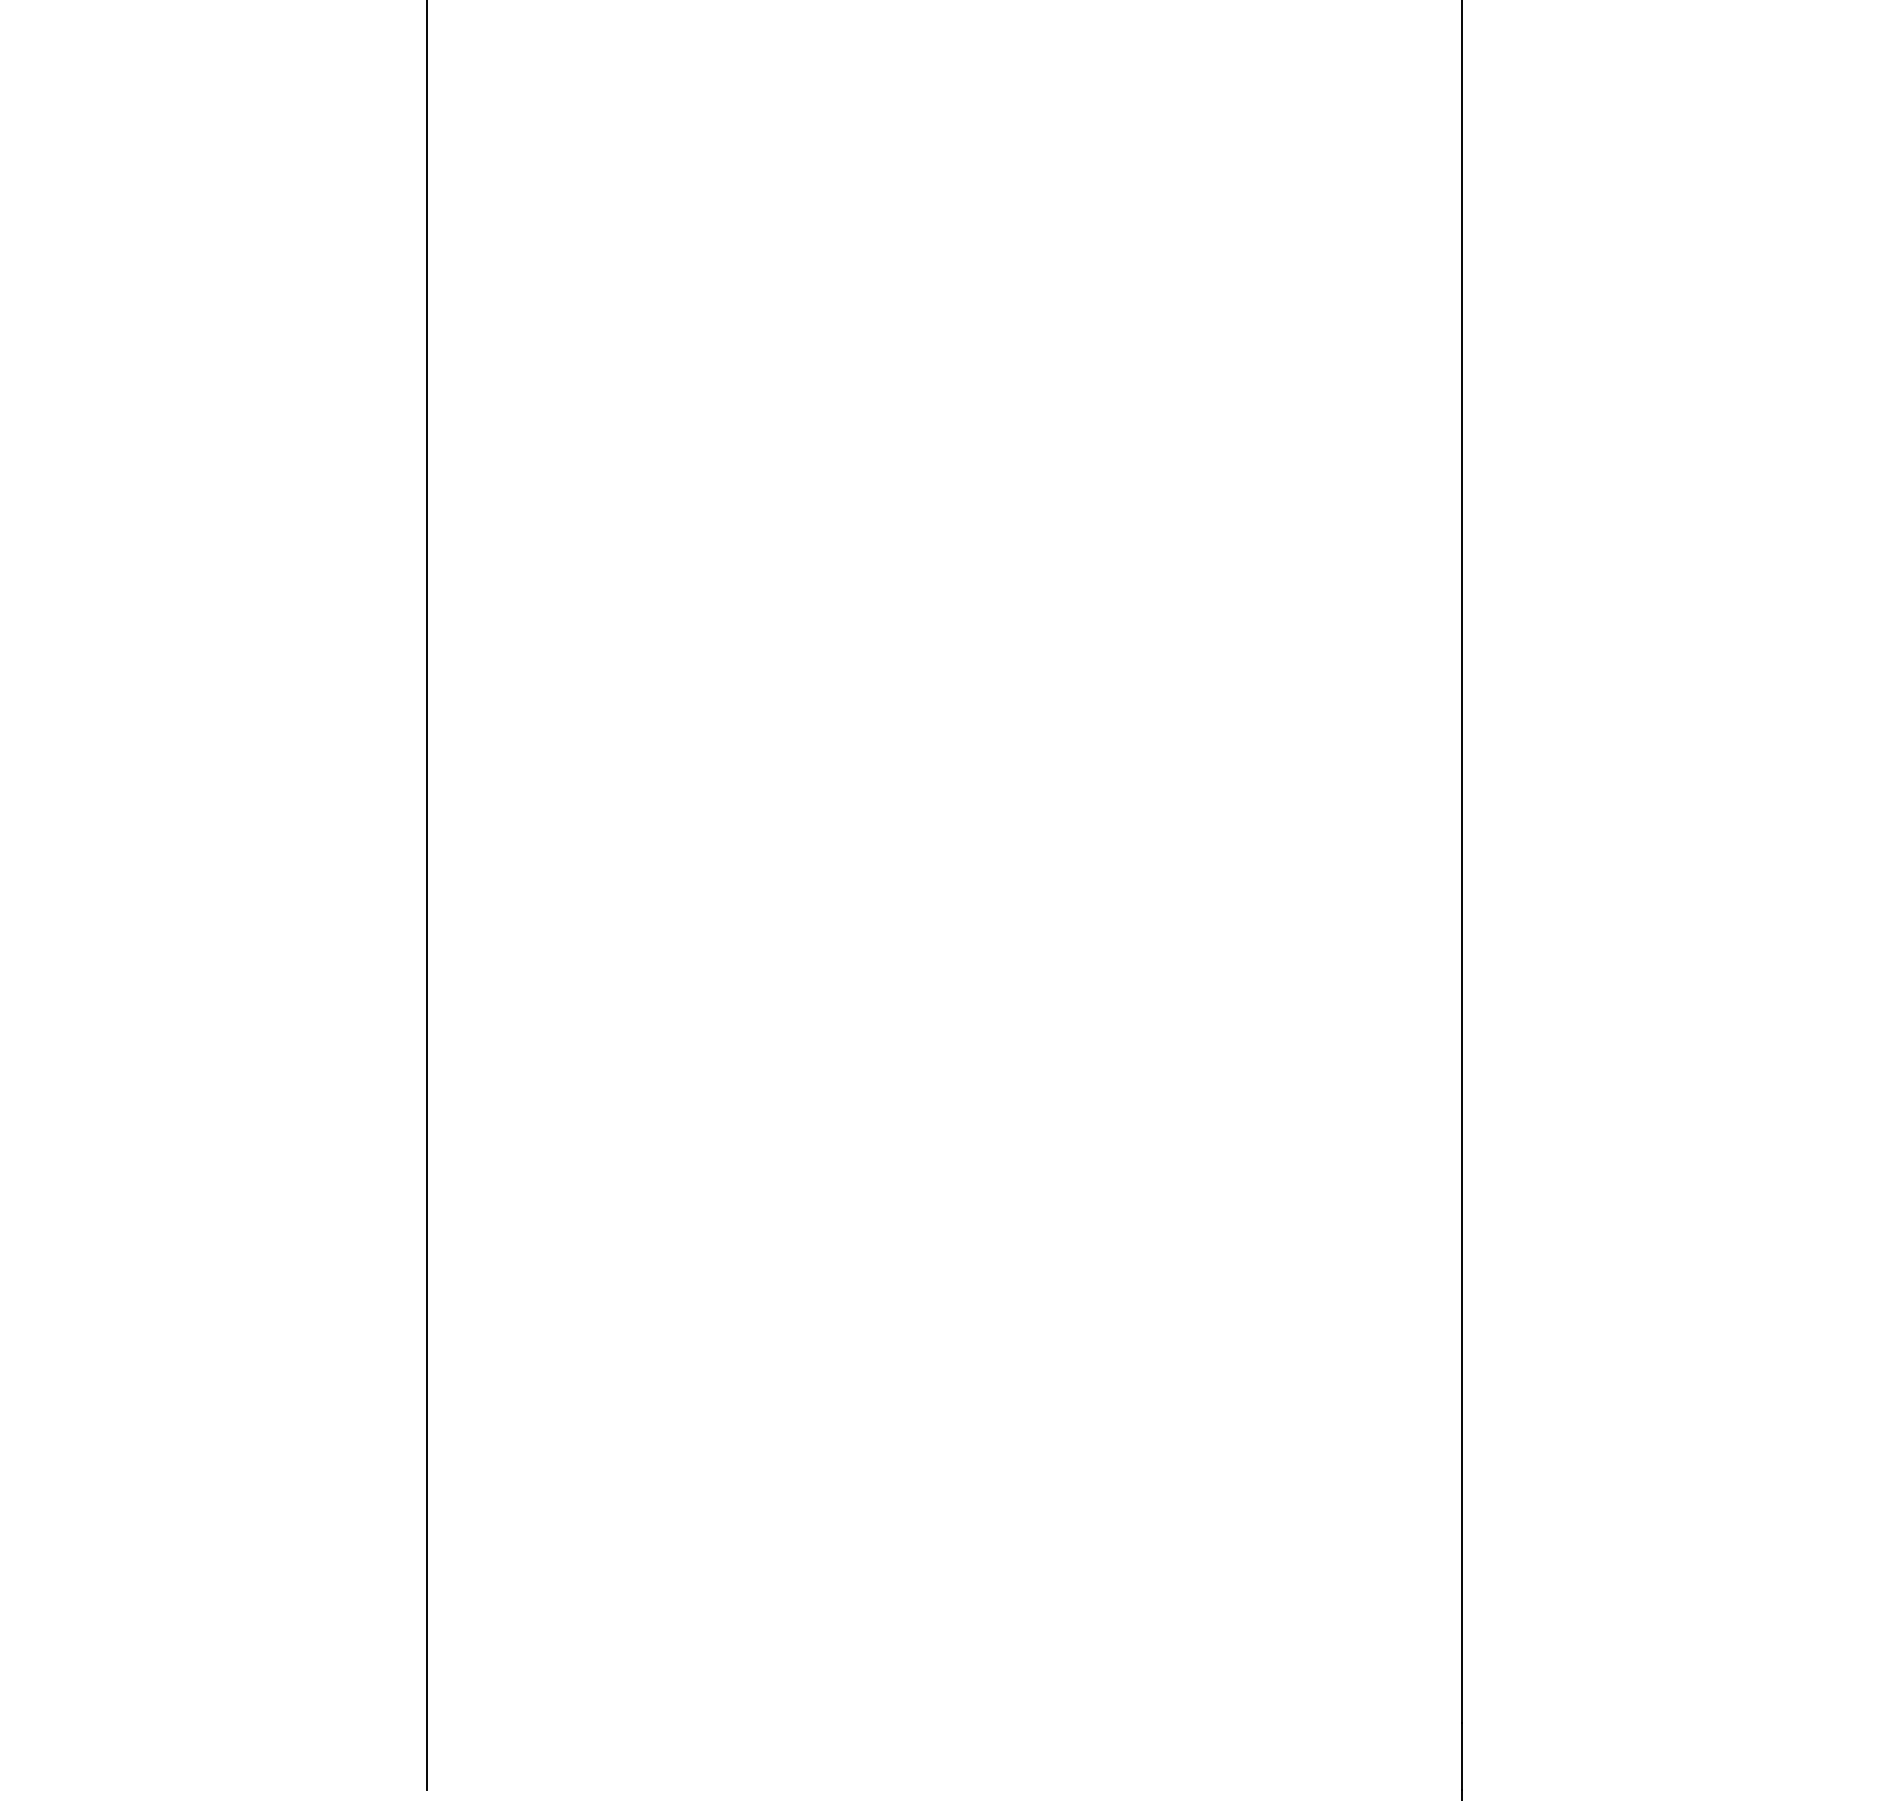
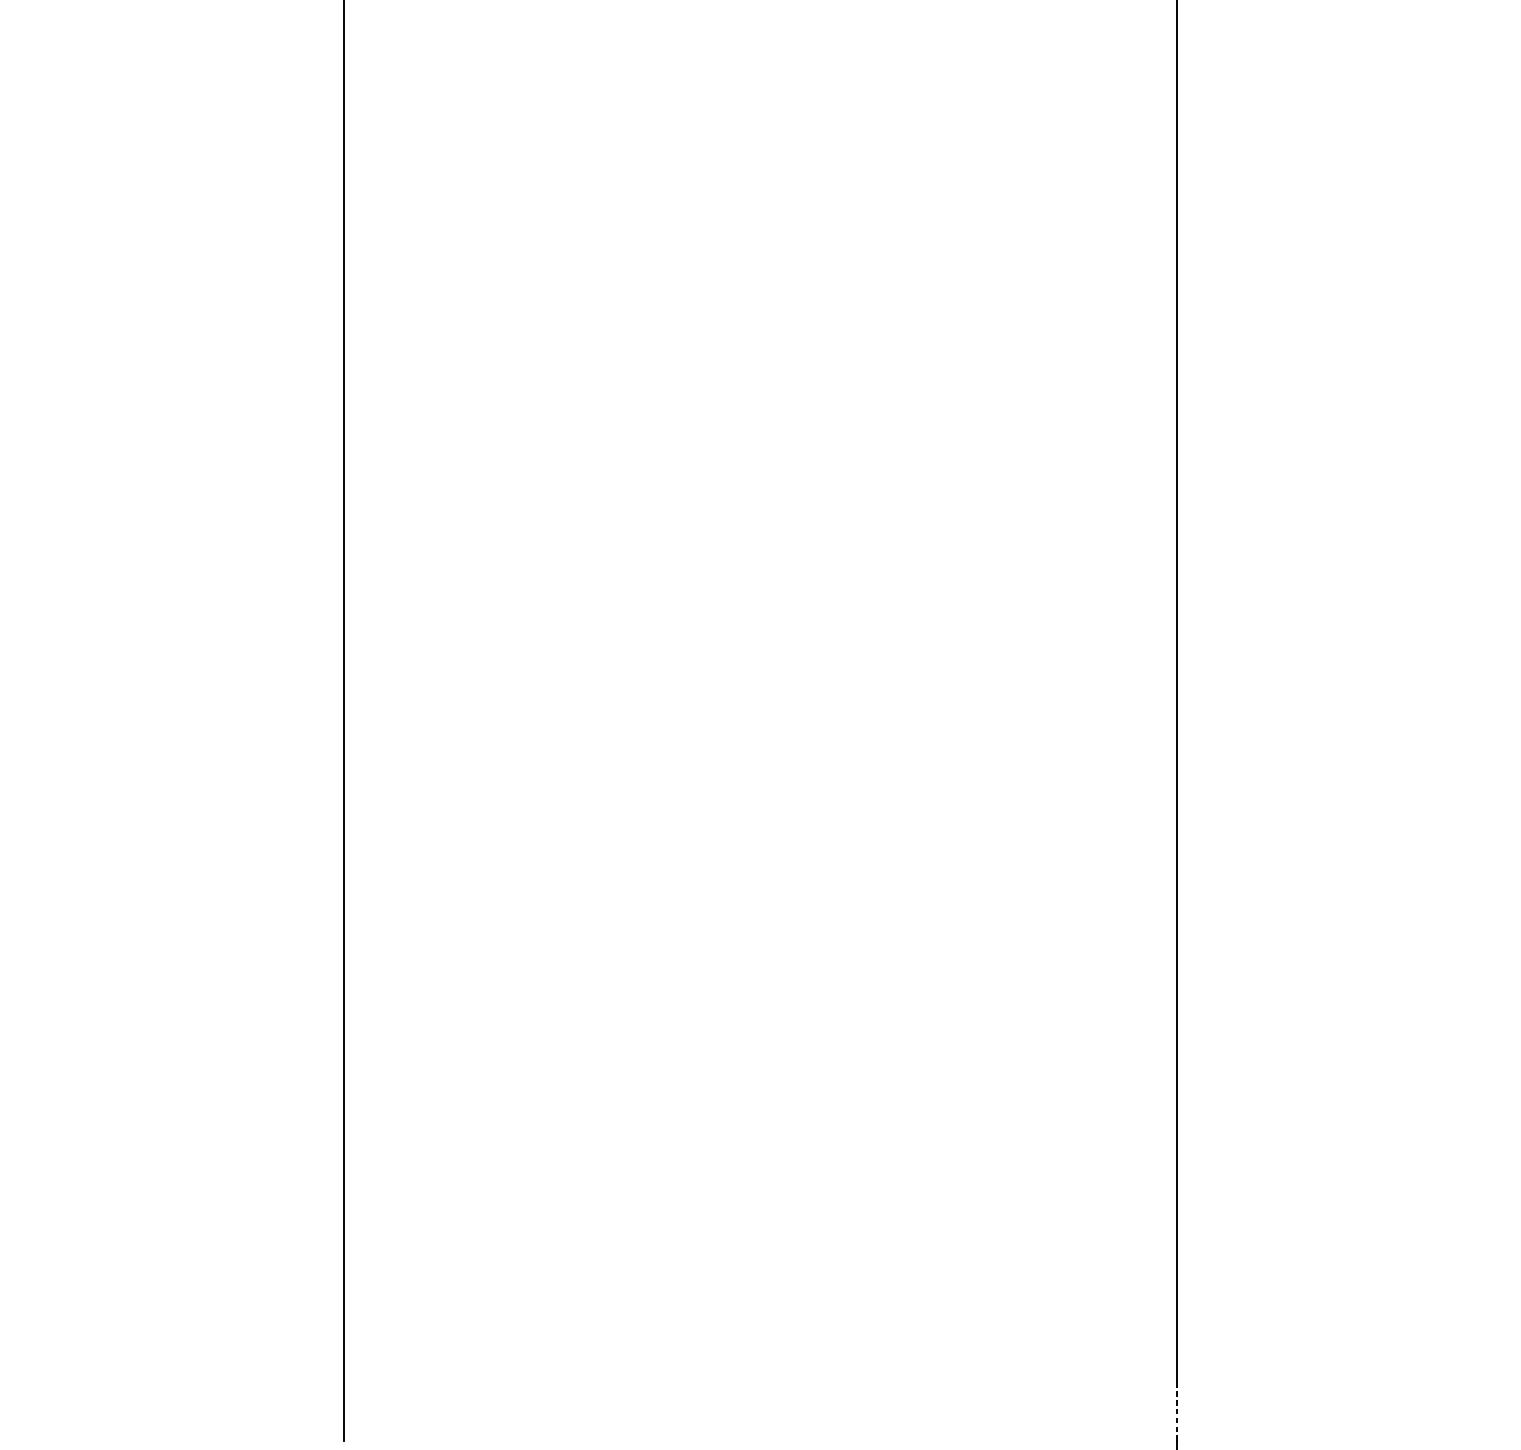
line: (1461, 1755) -> (1176, 1413), solid -> dashed

